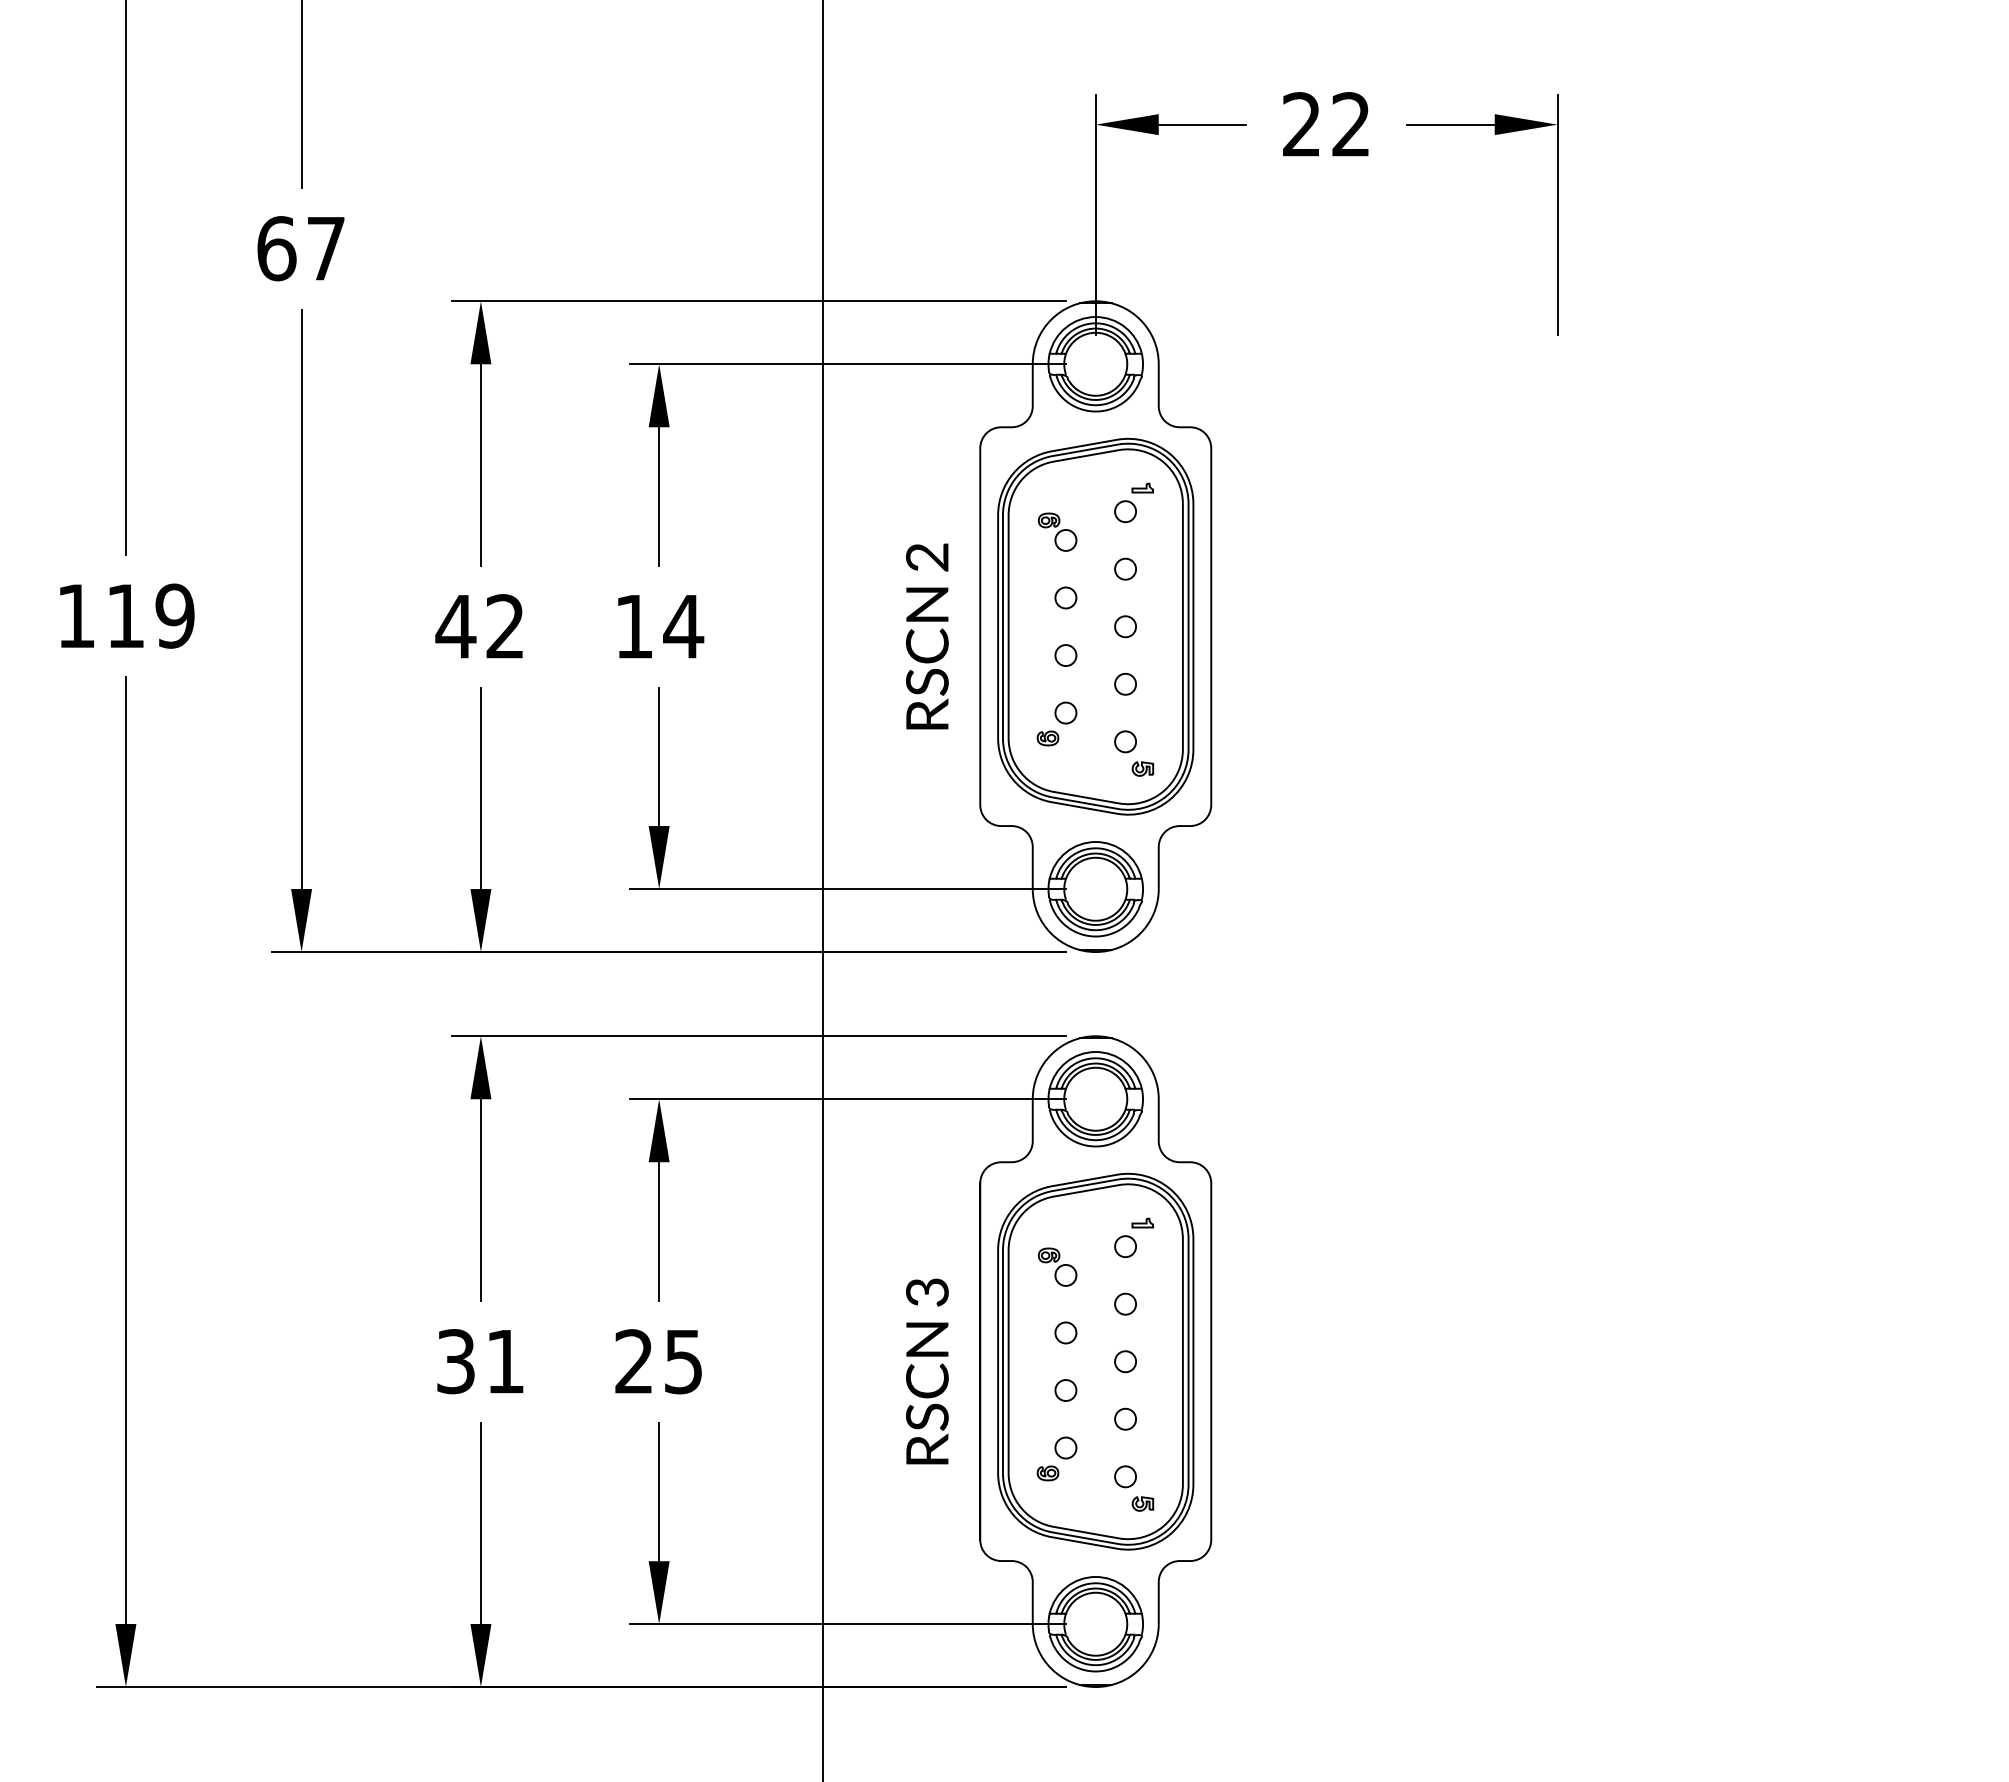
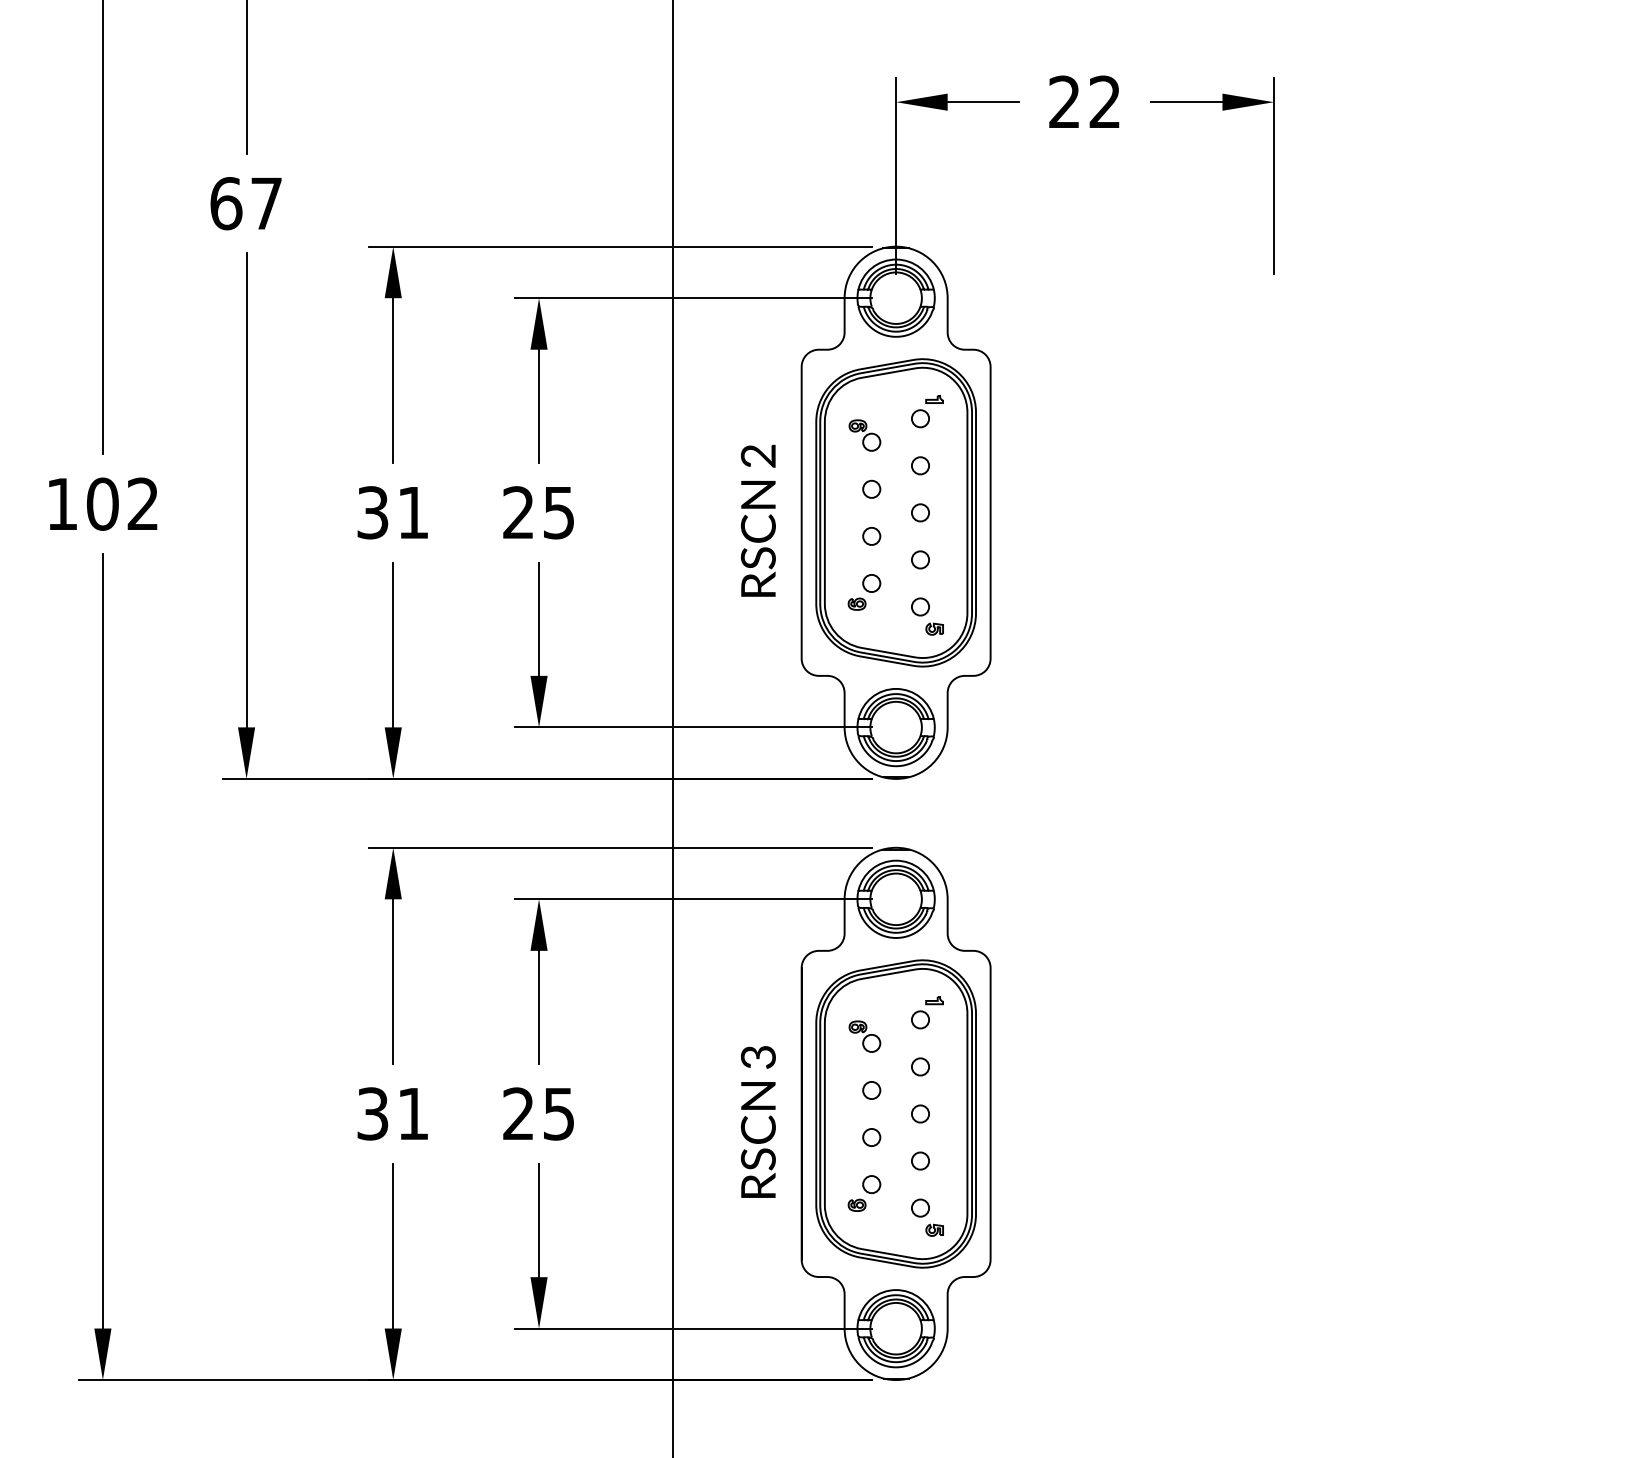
text: (150, 615) -> (123, 503), 119 -> 102
text: (479, 626) -> (392, 512), 42 -> 31
text: (659, 626) -> (539, 512), 14 -> 25

